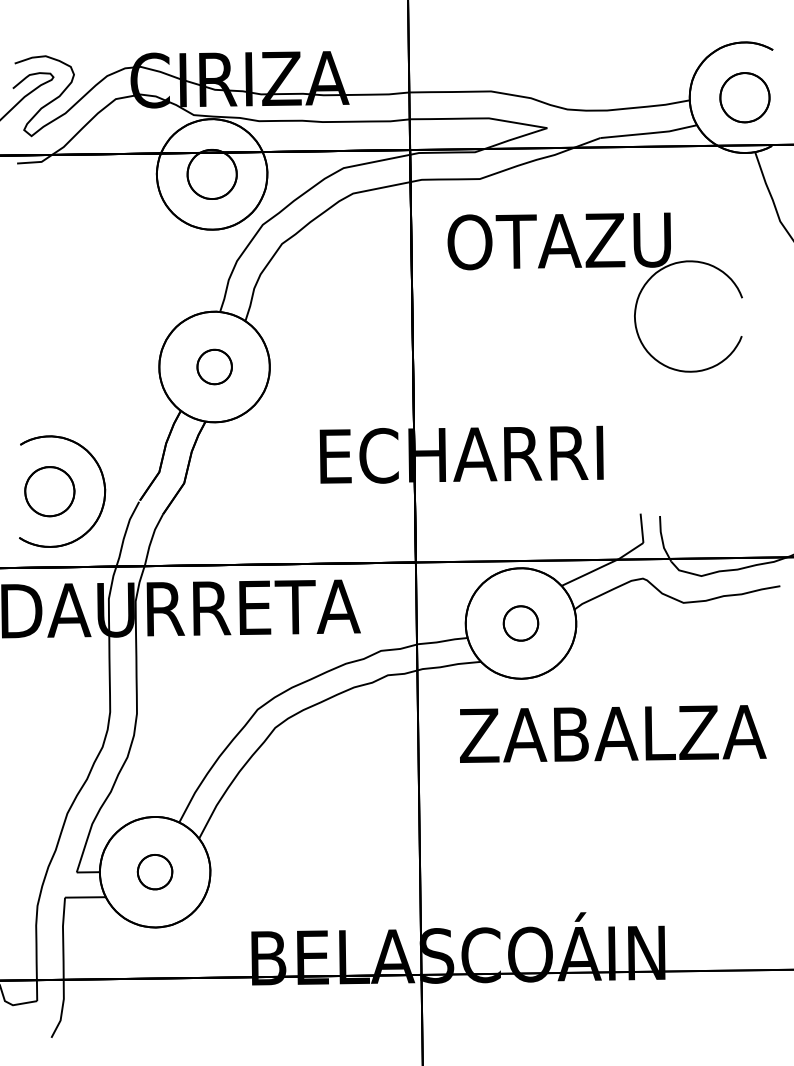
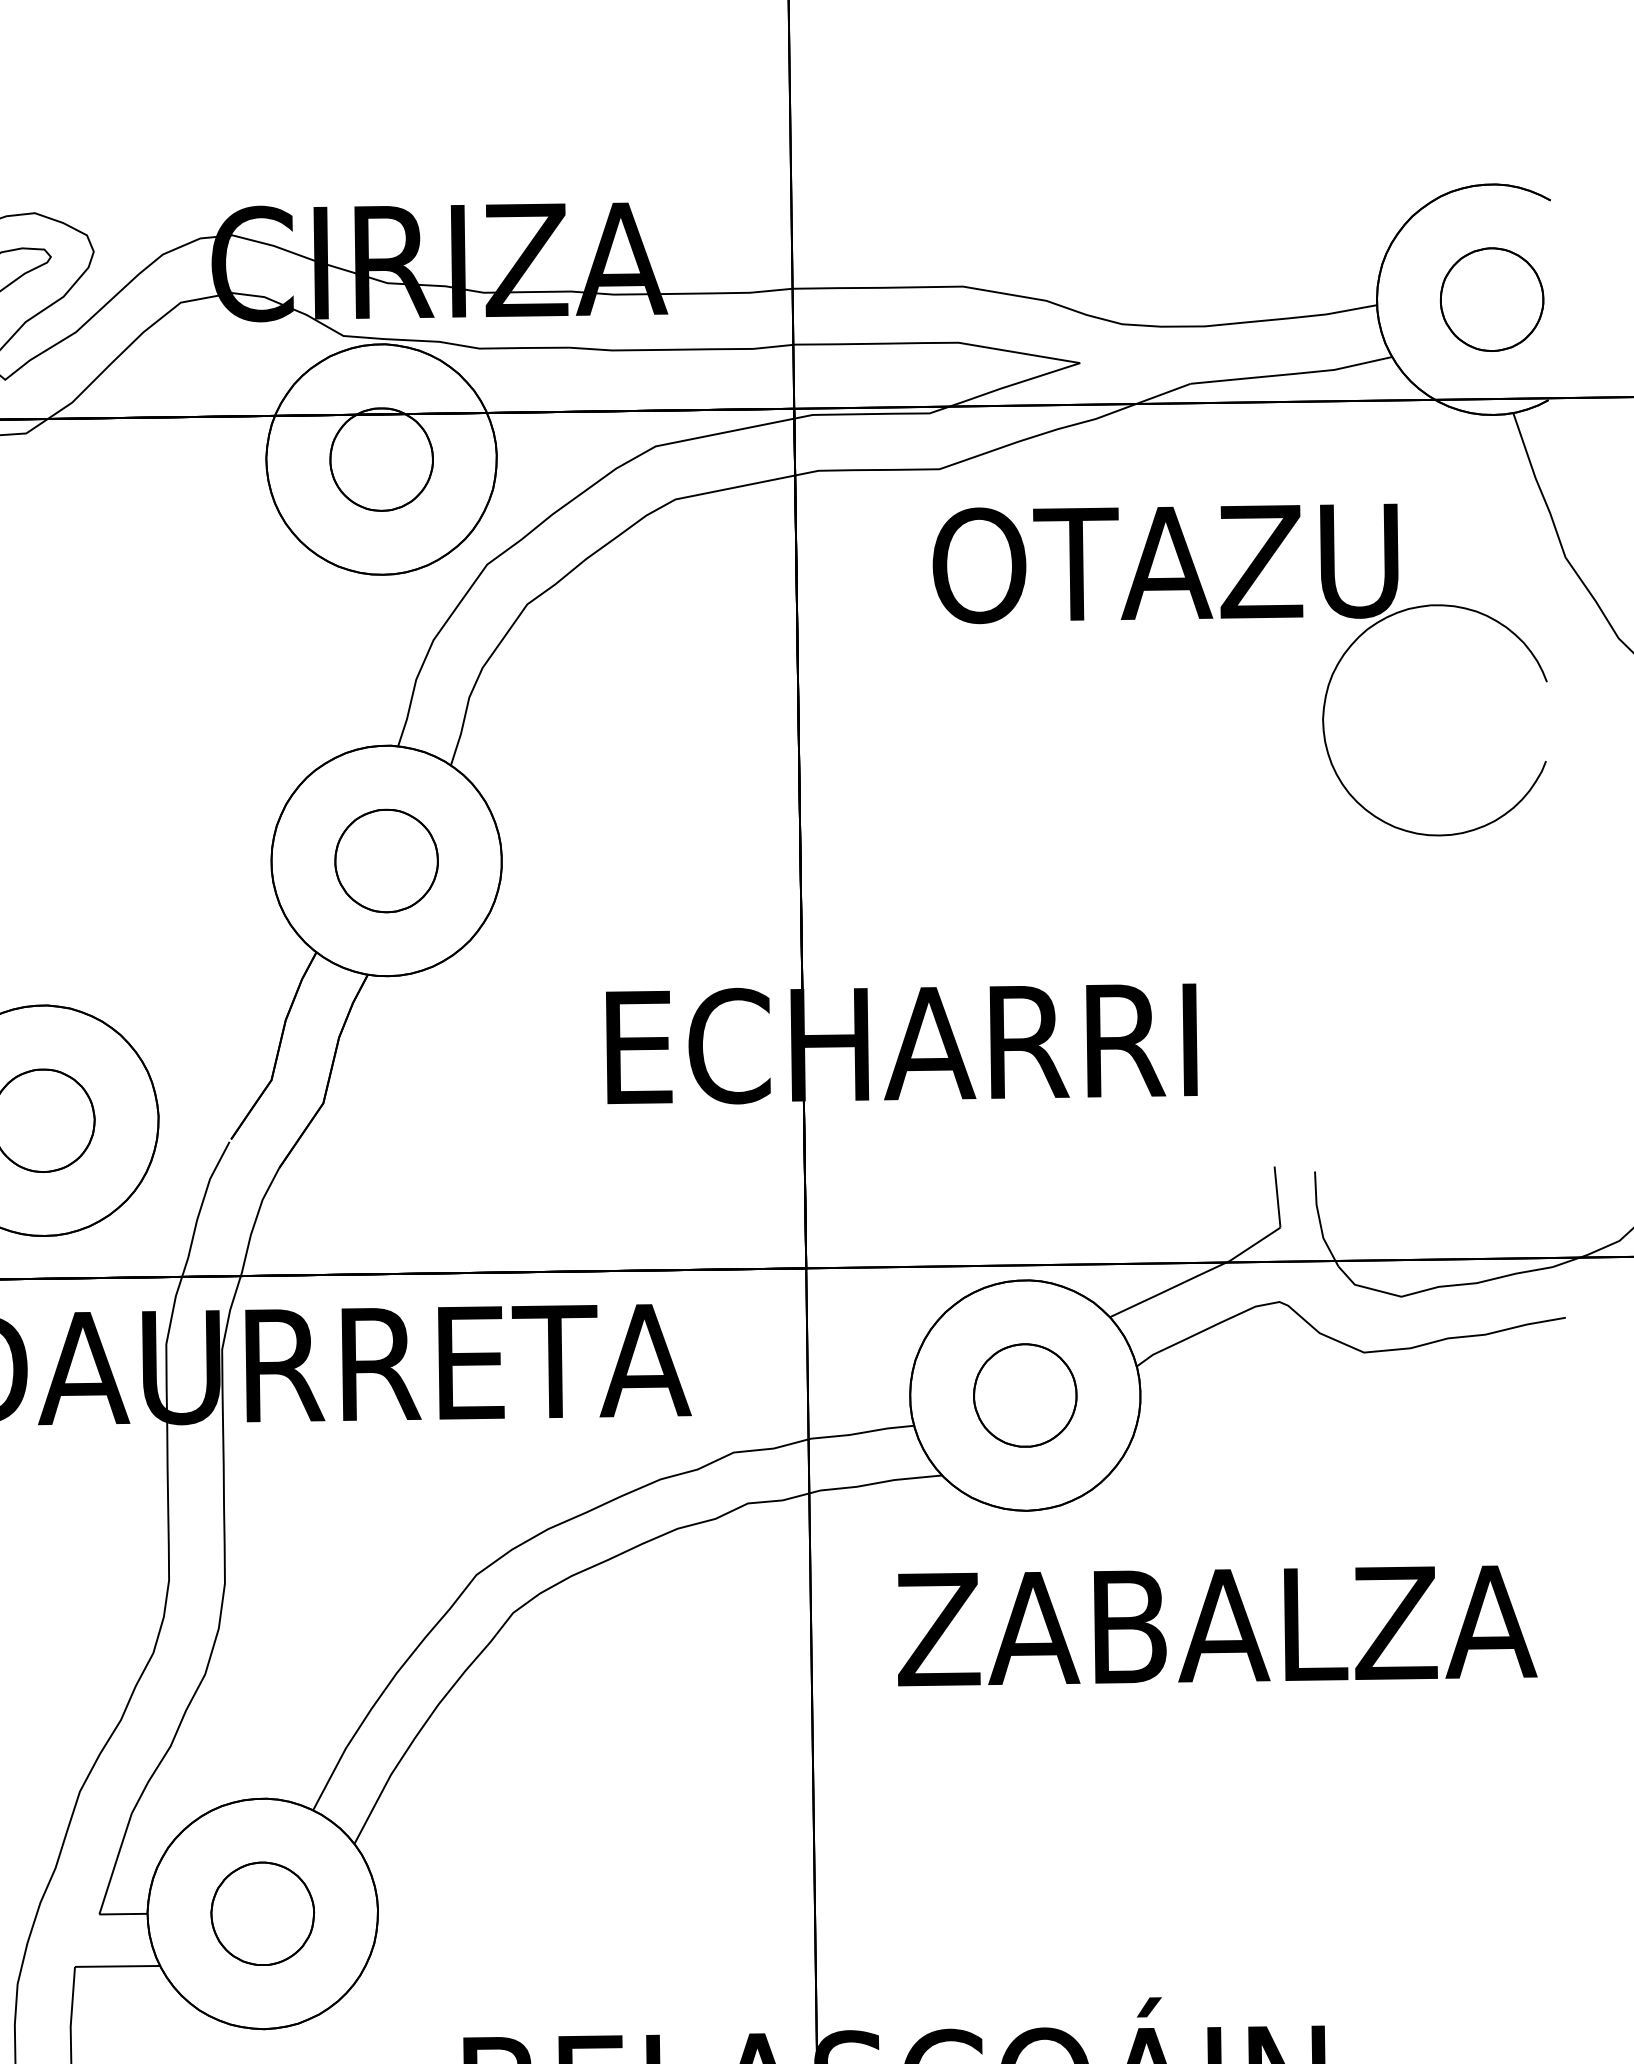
part: (594, 267) -> (1238, 618), moved
part: (214, 366) -> (386, 859), size x1.43
part: (520, 623) -> (1024, 1395), size x1.43
part: (154, 871) -> (261, 1912), size x1.43

